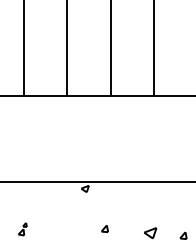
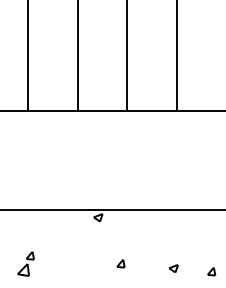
part: (22, 229) -> (25, 264), size x1.67
part: (150, 232) -> (173, 267), size x0.62

